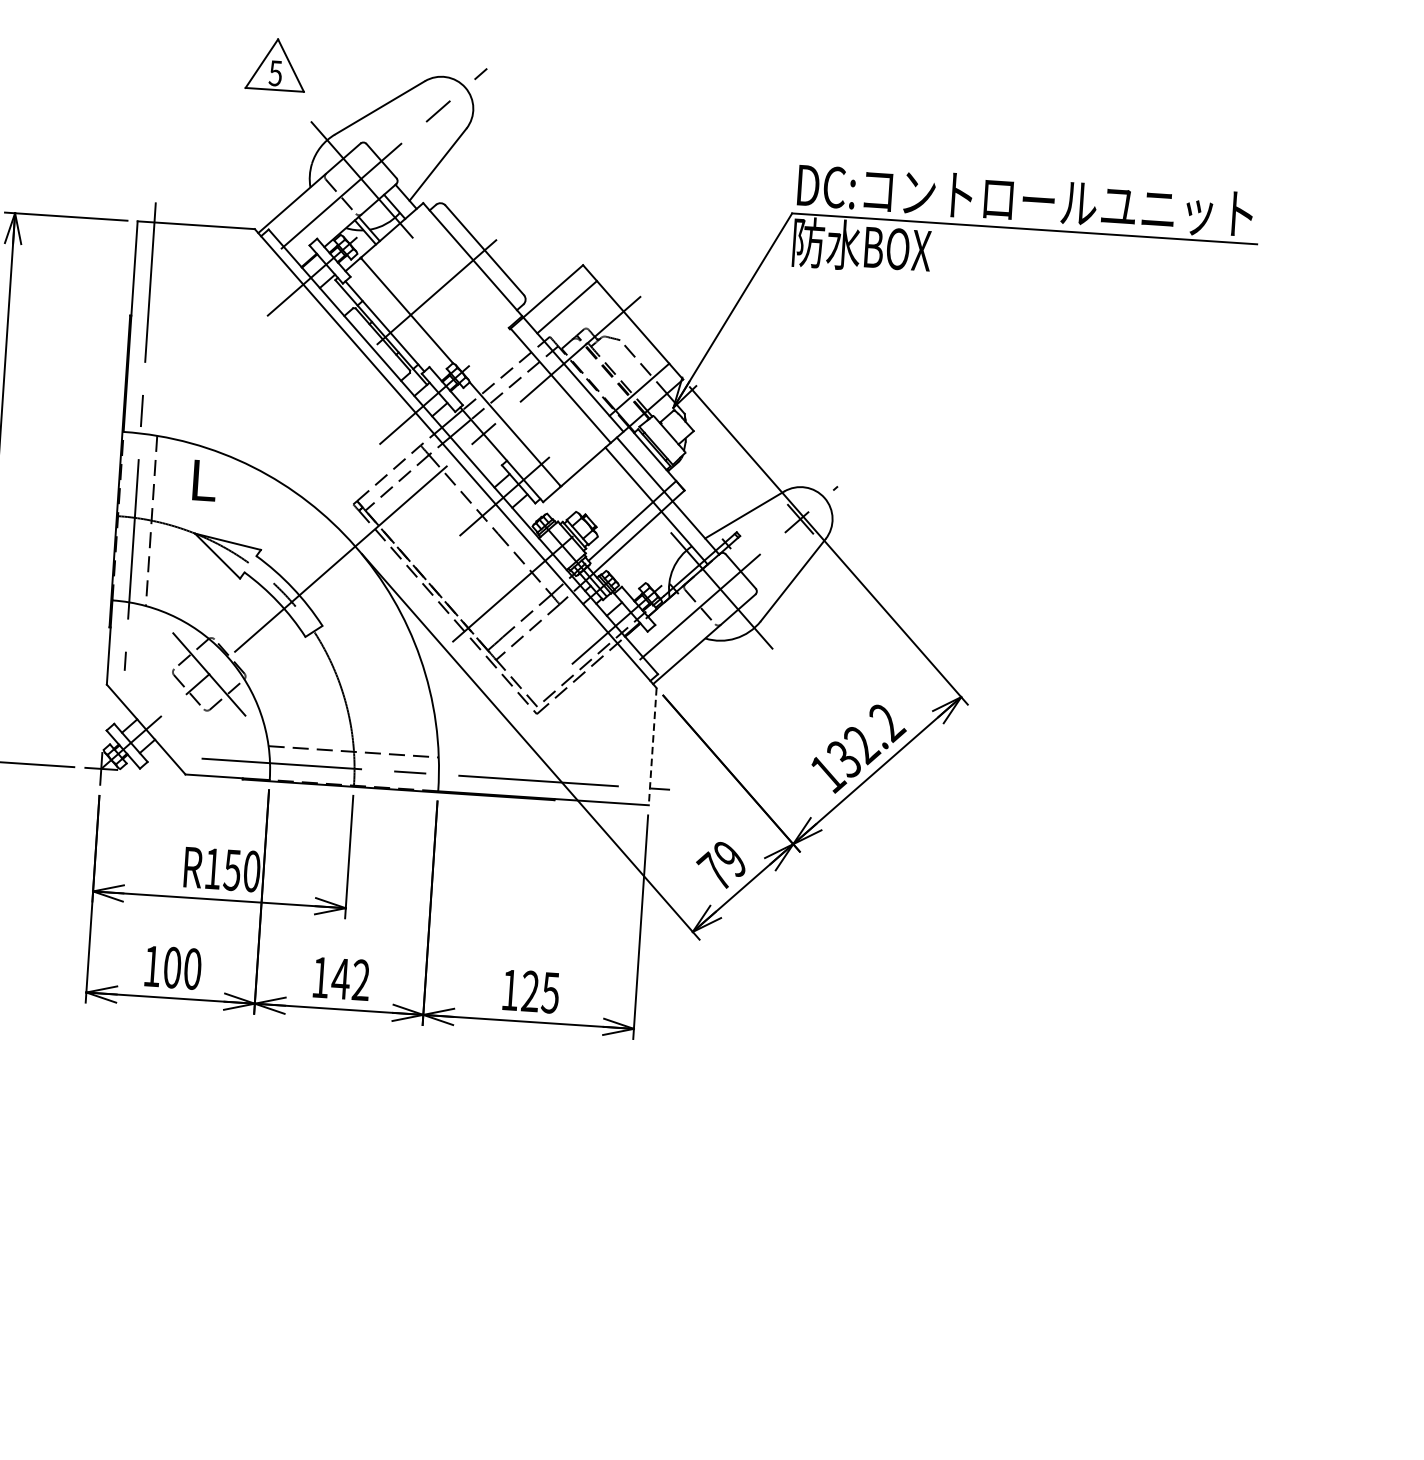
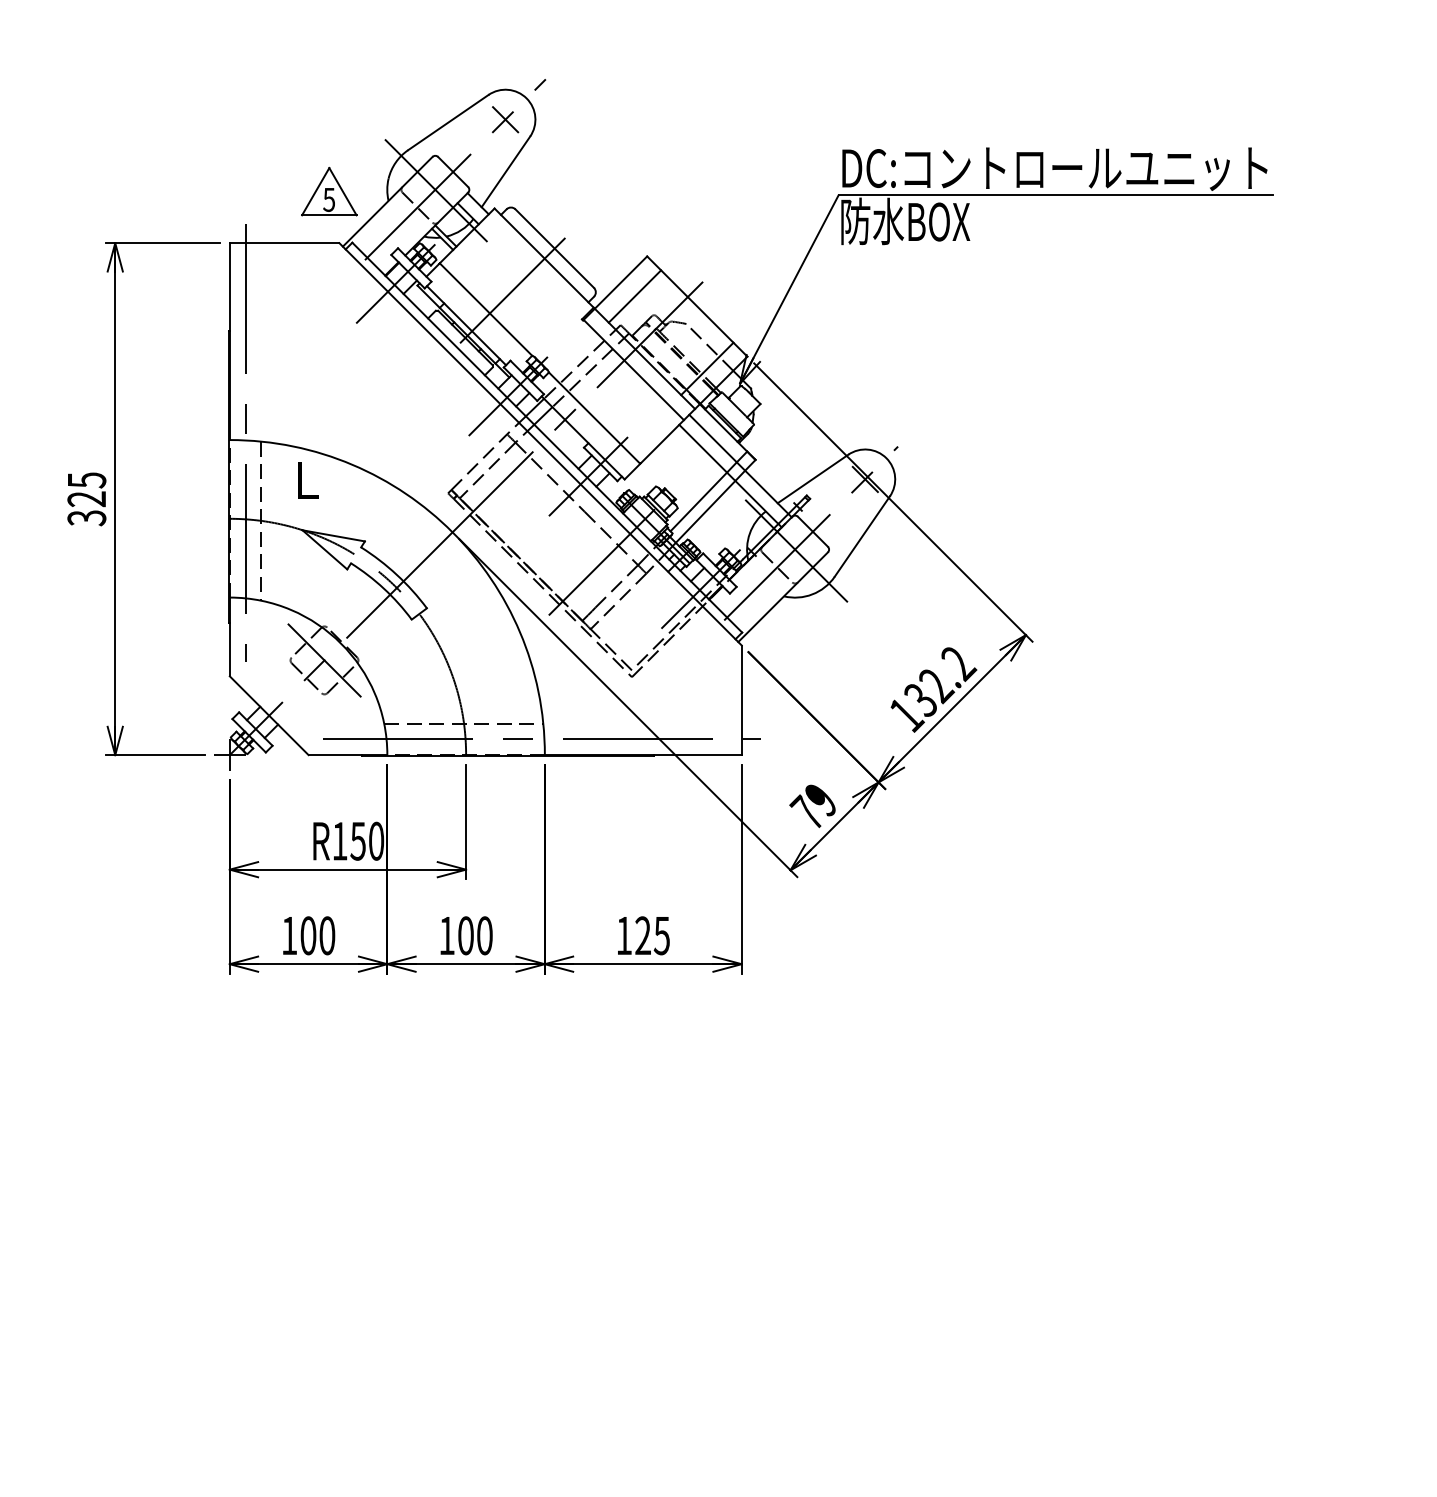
part: (276, 64) -> (329, 191), moved
line: (441, 108) -> (505, 119), added
line: (652, 746) -> (741, 700), dashed -> solid
text: (350, 979) -> (474, 935), 142 -> 100

